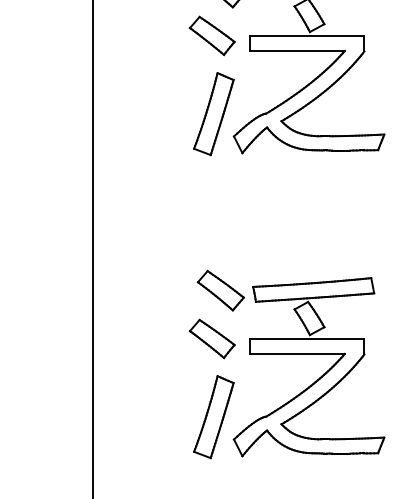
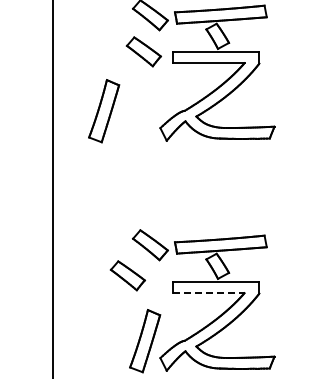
part: (214, 114) -> (104, 111), moved
part: (211, 338) -> (127, 275), moved
line: (297, 354) -> (208, 293), solid -> dashed

